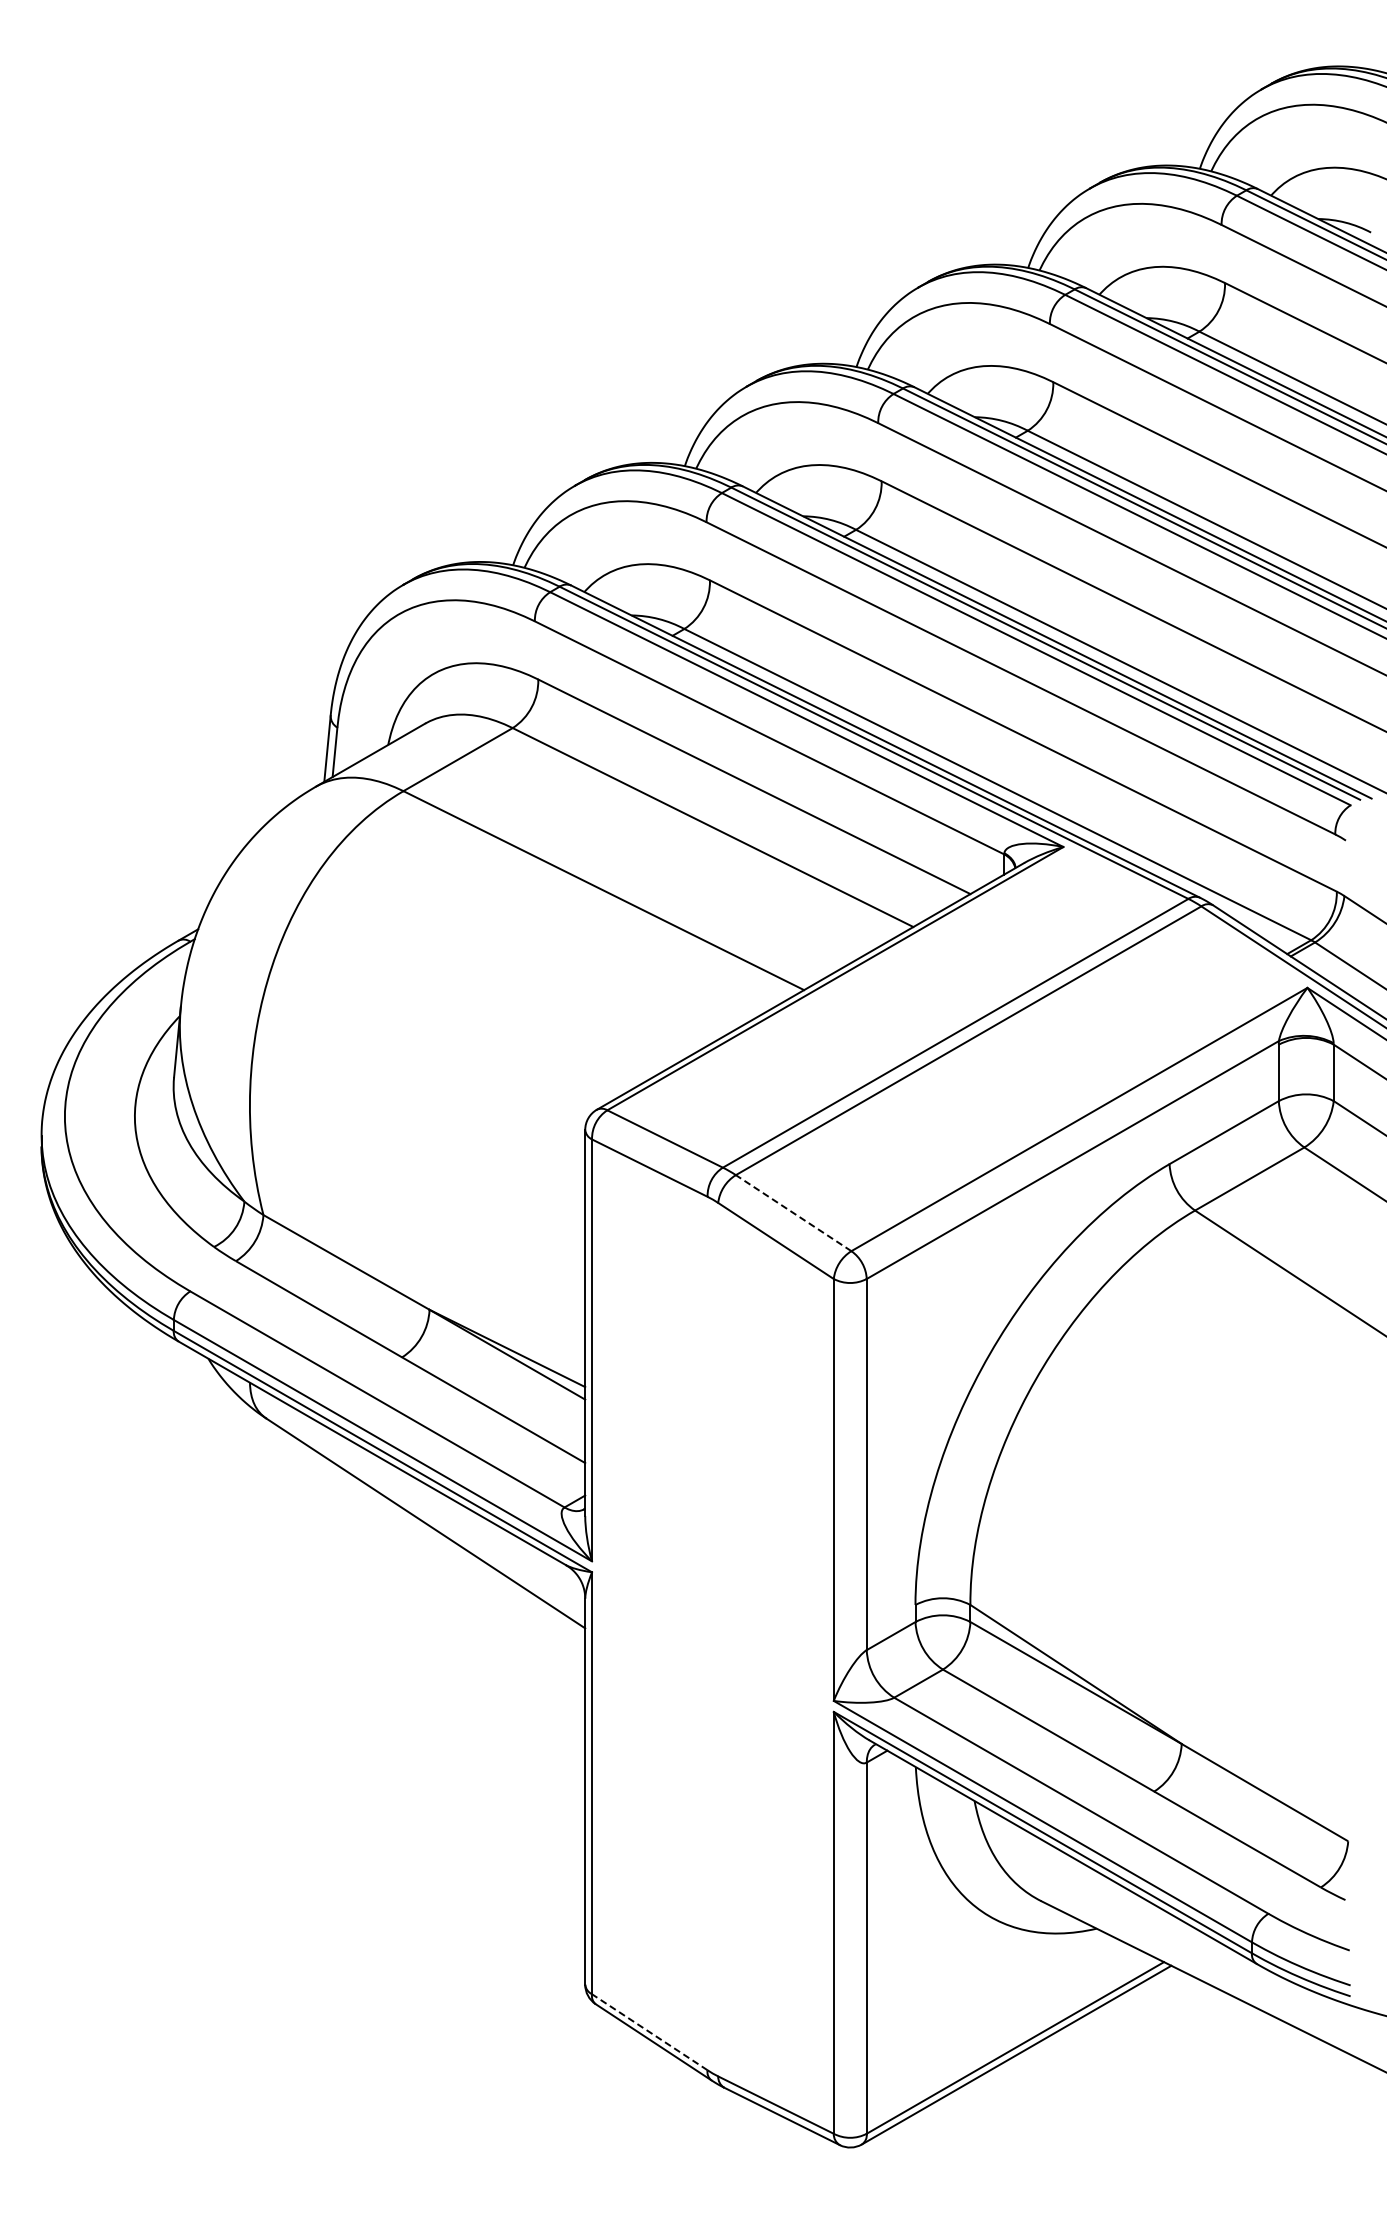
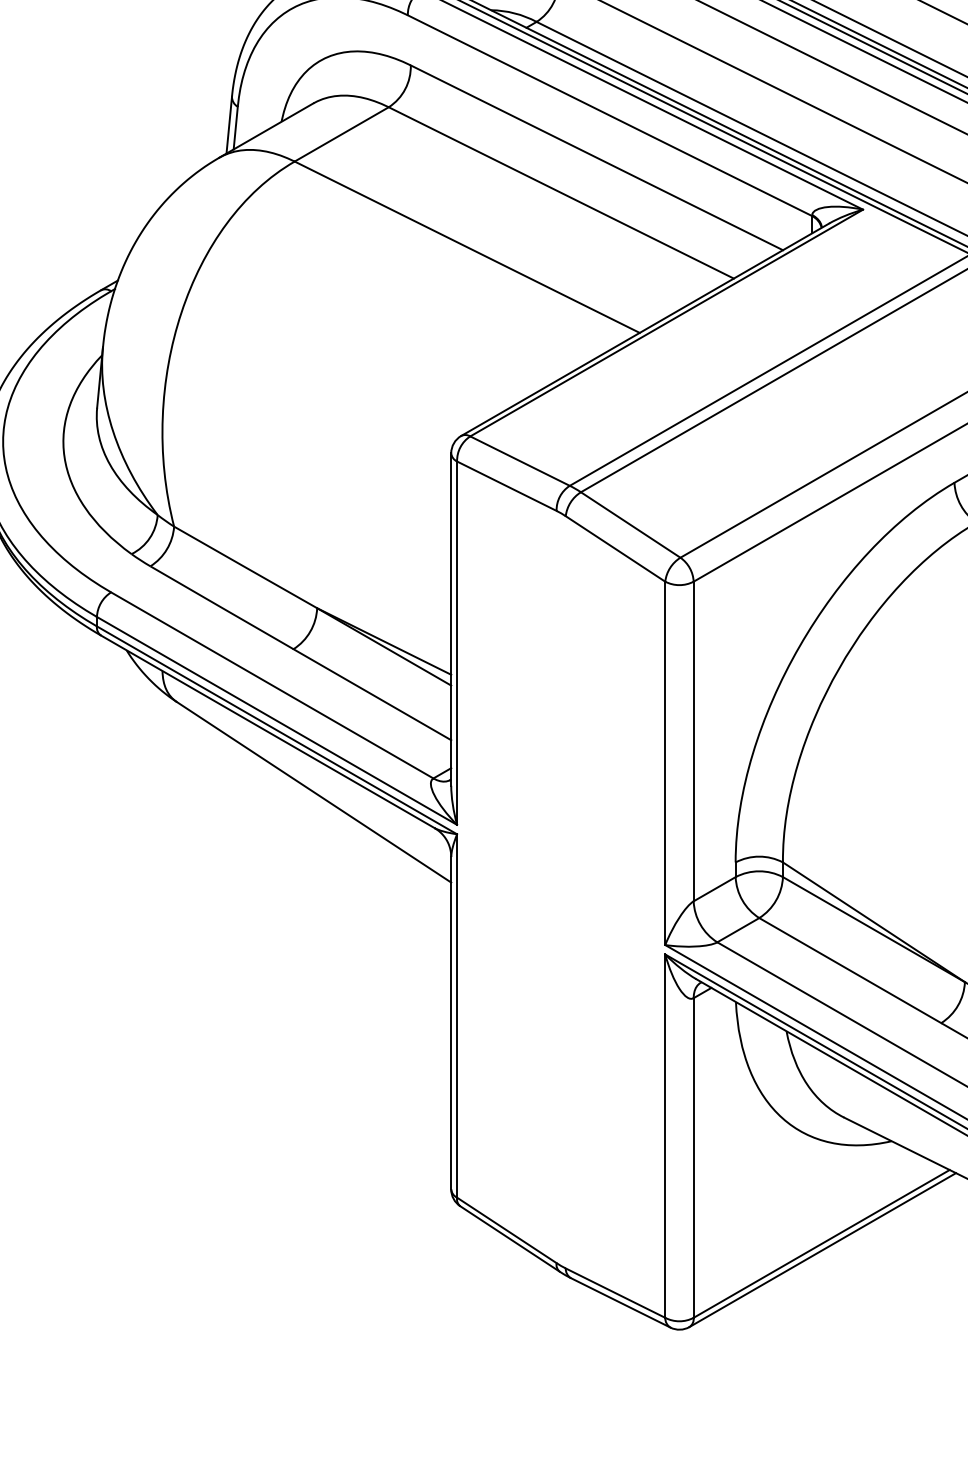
line: (793, 1212) -> (630, 524), dashed -> solid
line: (649, 2031) -> (506, 1229), dashed -> solid

